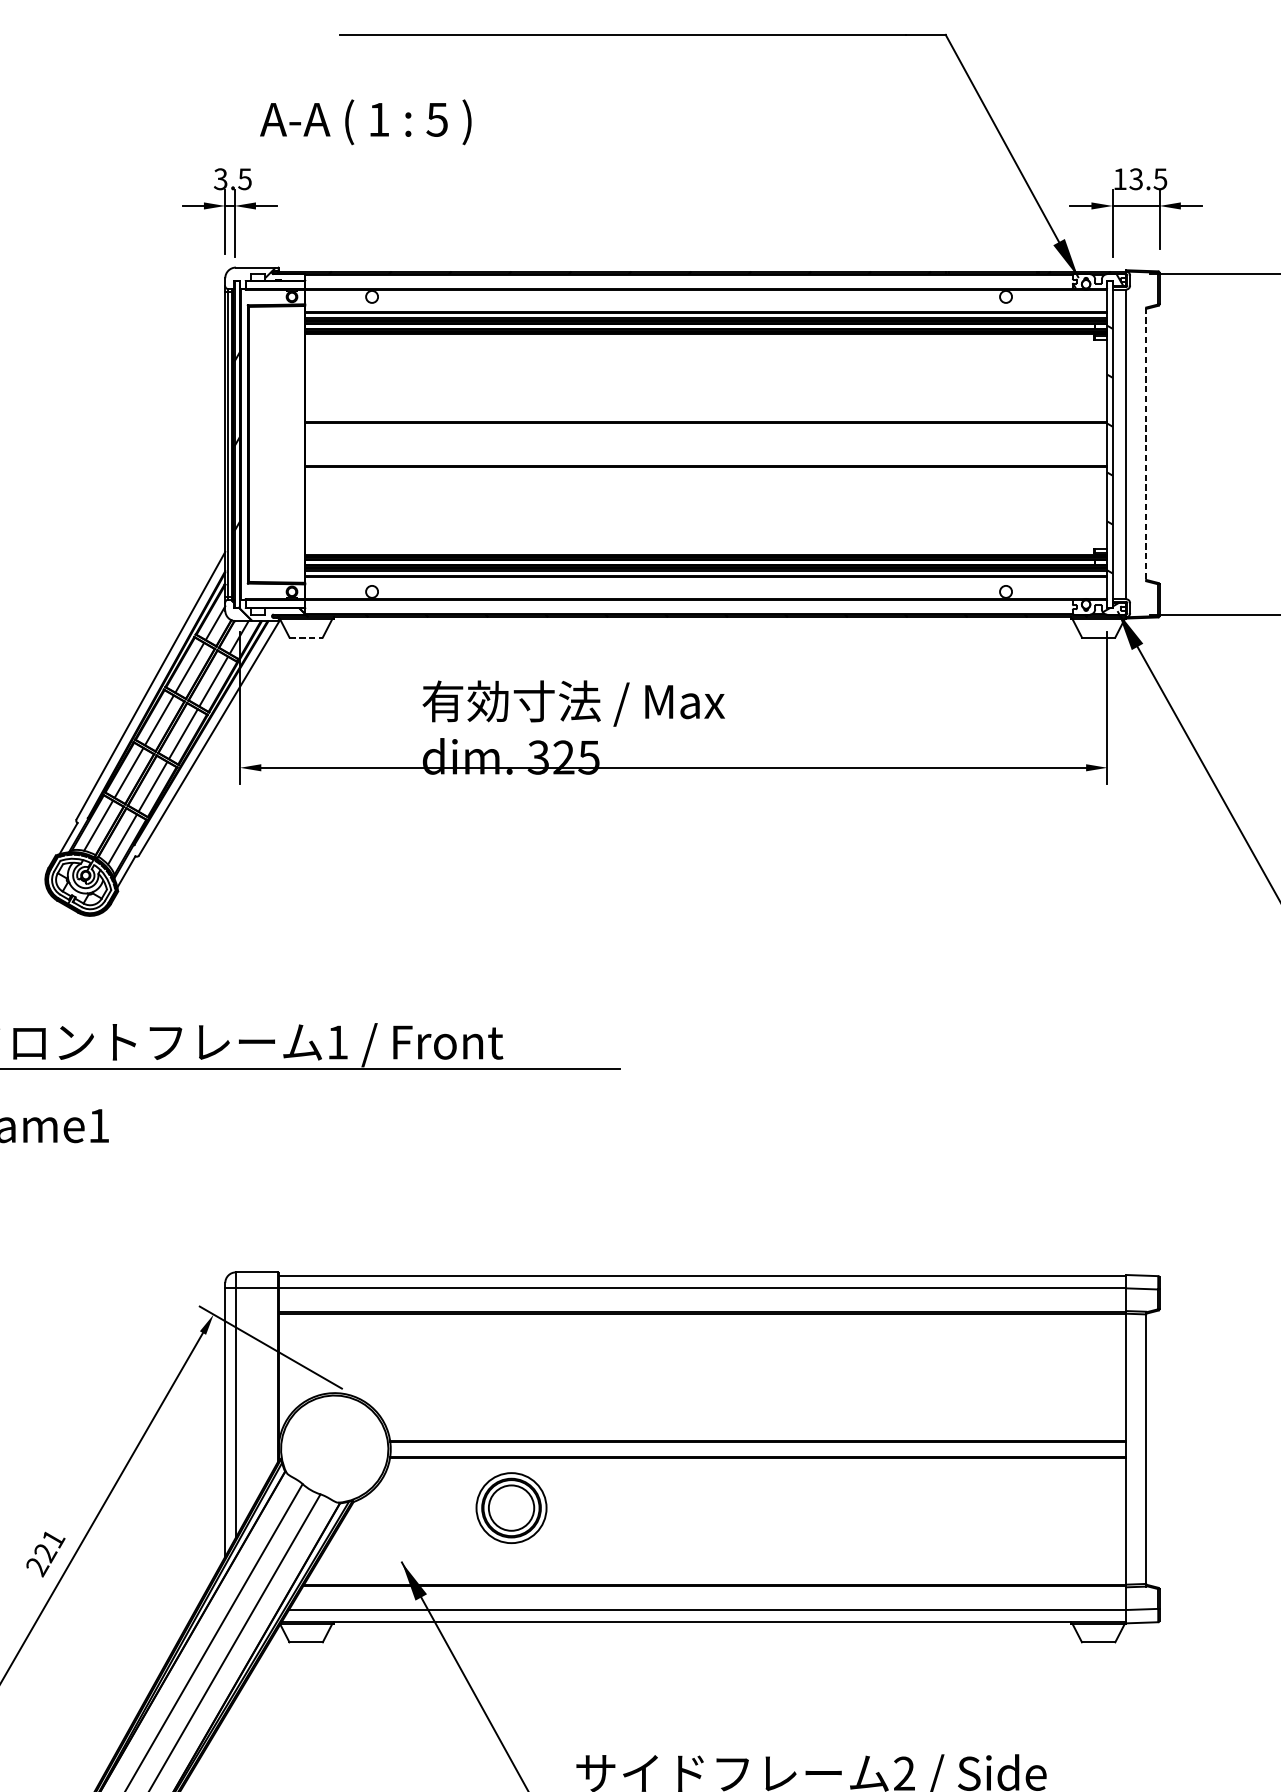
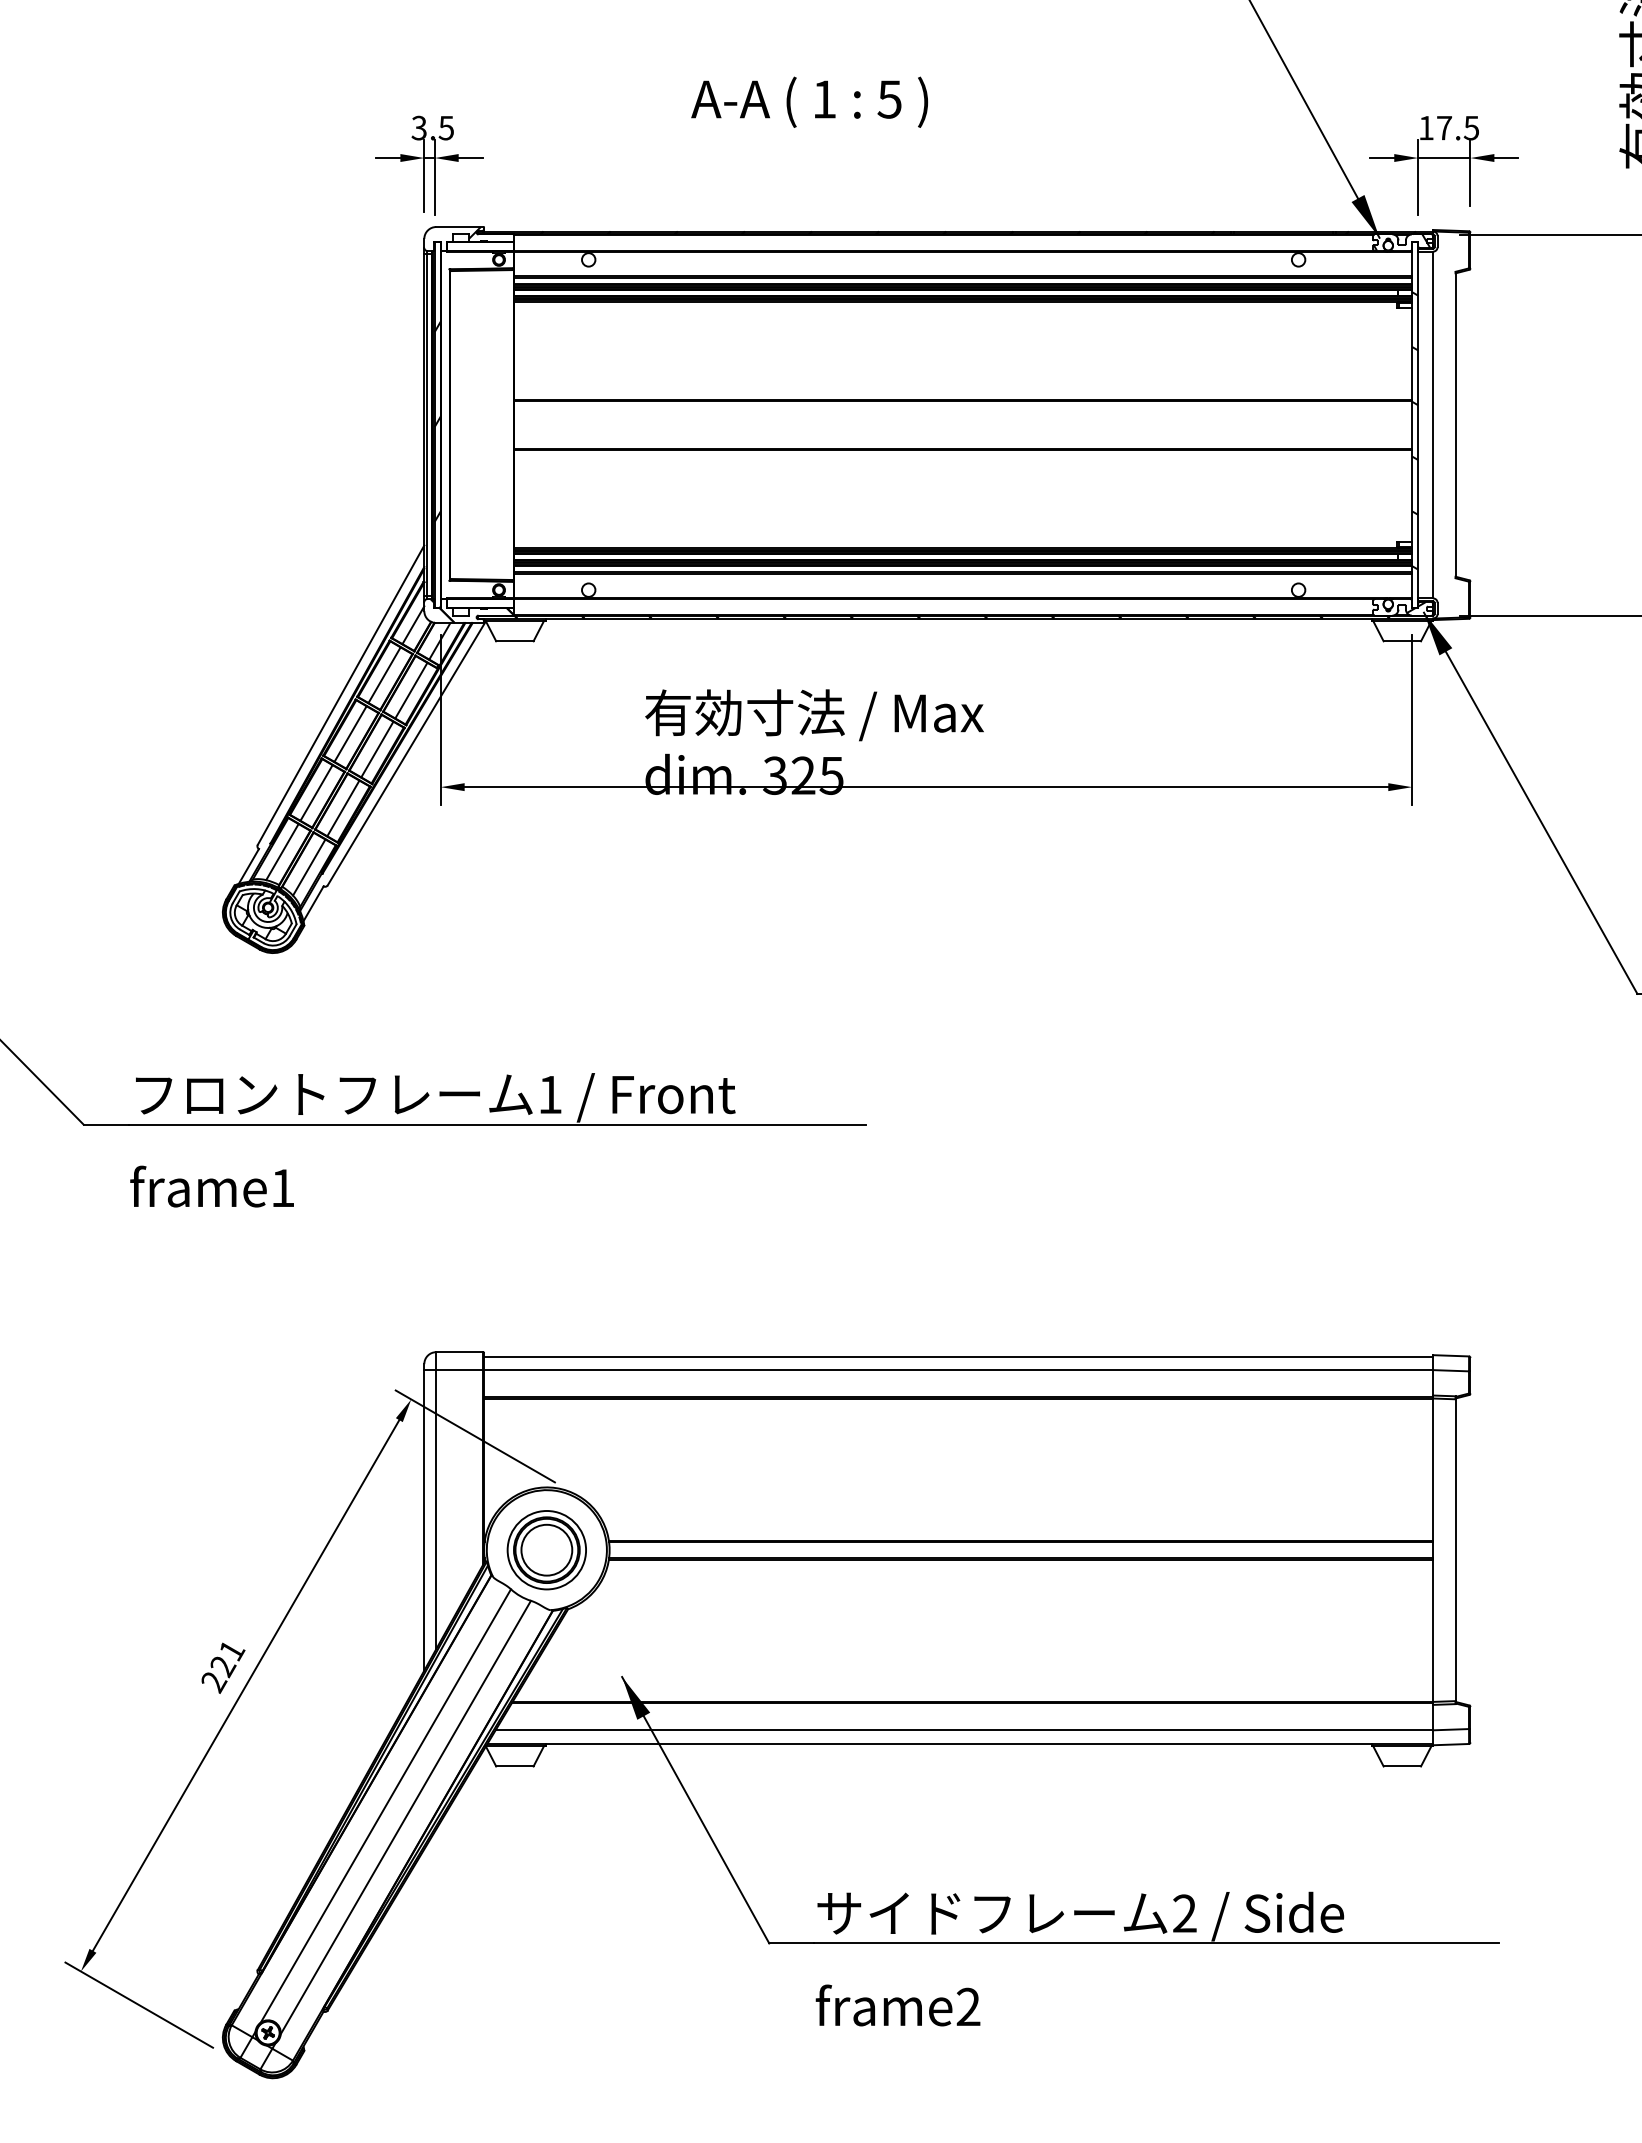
text: (365, 121) -> (809, 101), moved
text: (1136, 178) -> (1444, 127), 13.5 -> 17.5
line: (1146, 444) -> (1455, 425), dashed -> solid
line: (305, 637) -> (514, 641), dashed -> solid
part: (511, 1508) -> (546, 1550), moved

